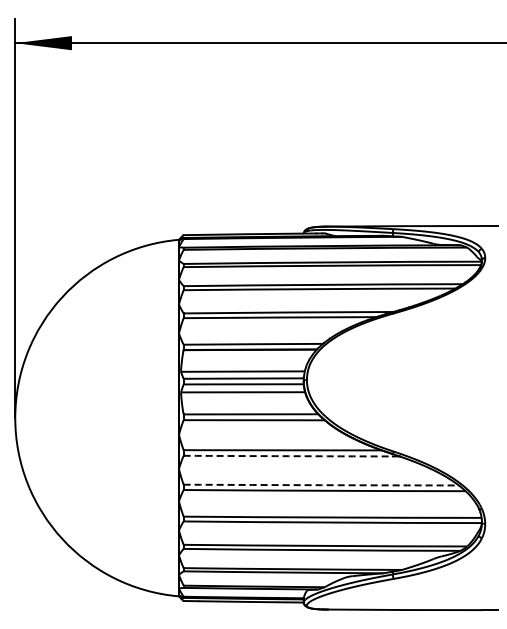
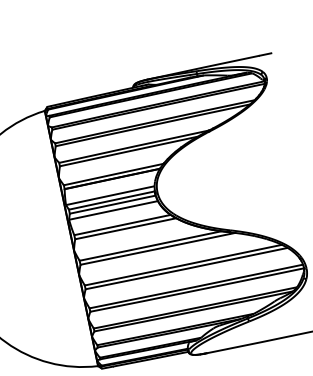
arc: (288, 456) -> (155, 249), dashed -> solid
arc: (321, 485) -> (183, 265), dashed -> solid

